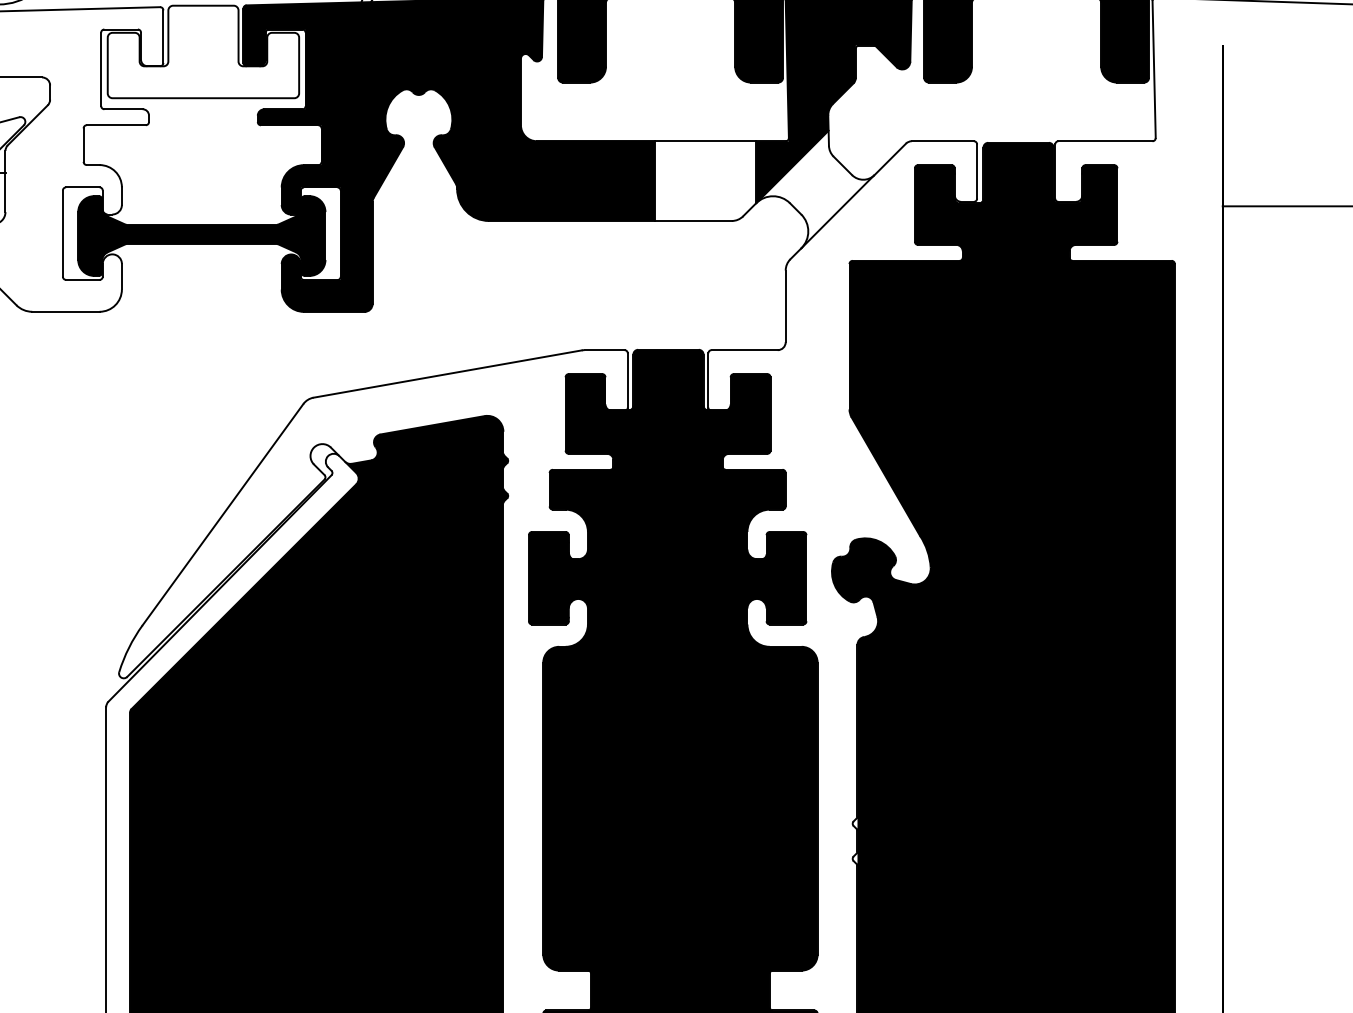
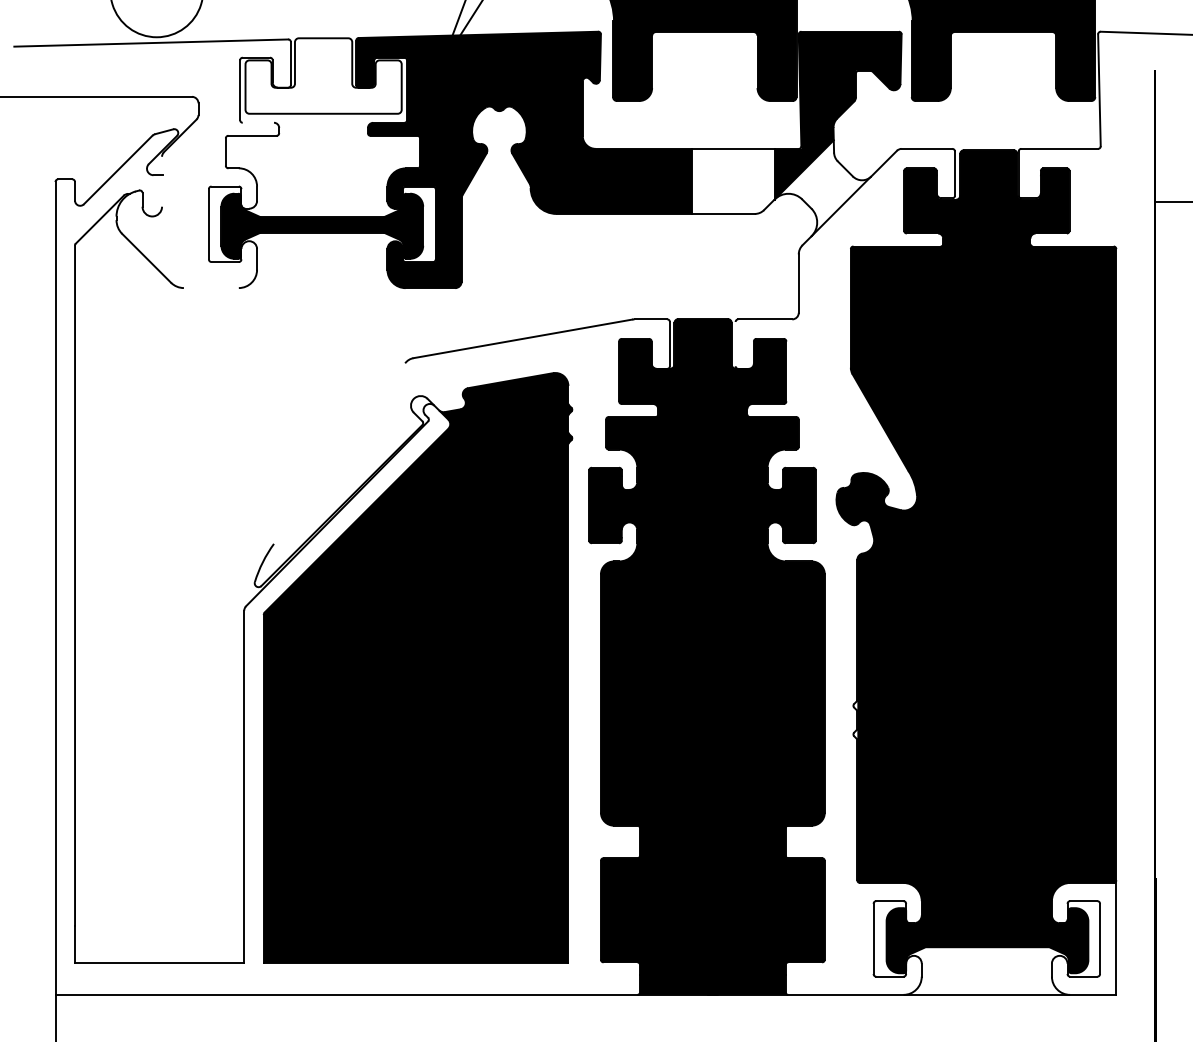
line: (123, 108) -> (258, 122), removed
line: (6, 181) -> (162, 181), removed
line: (64, 312) -> (210, 288), removed
line: (708, 379) -> (735, 343), removed
line: (222, 514) -> (339, 453), removed

